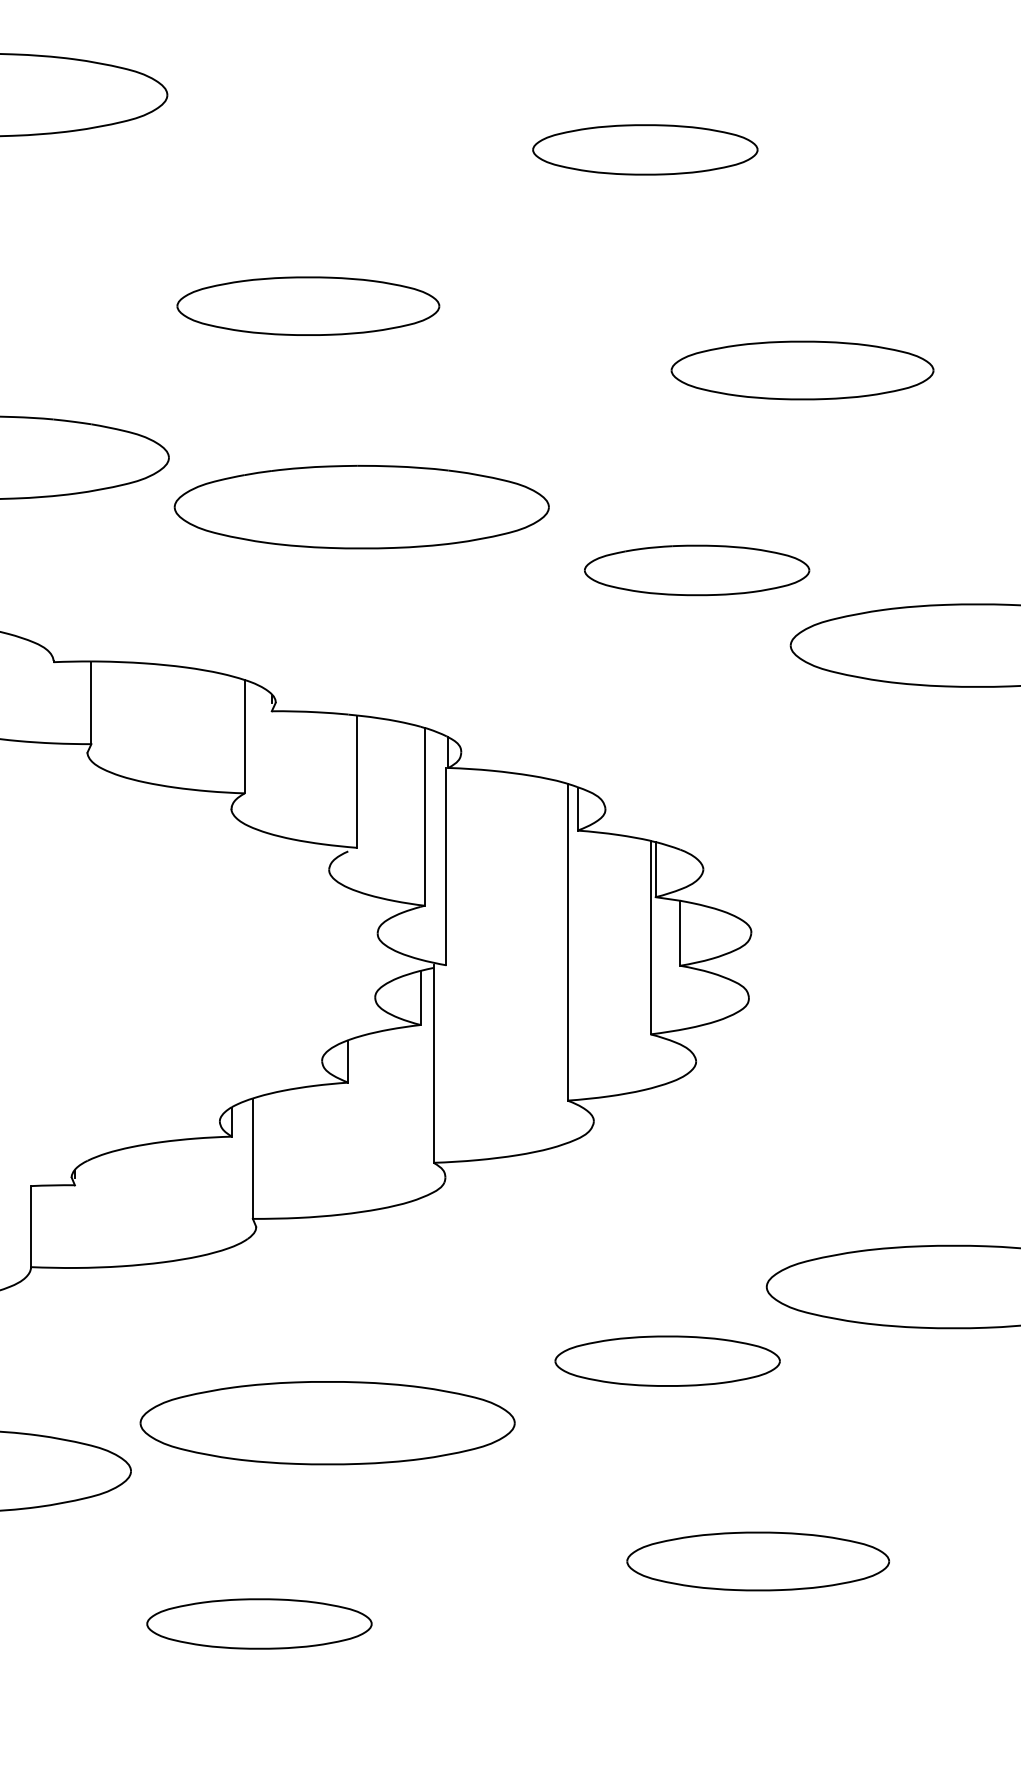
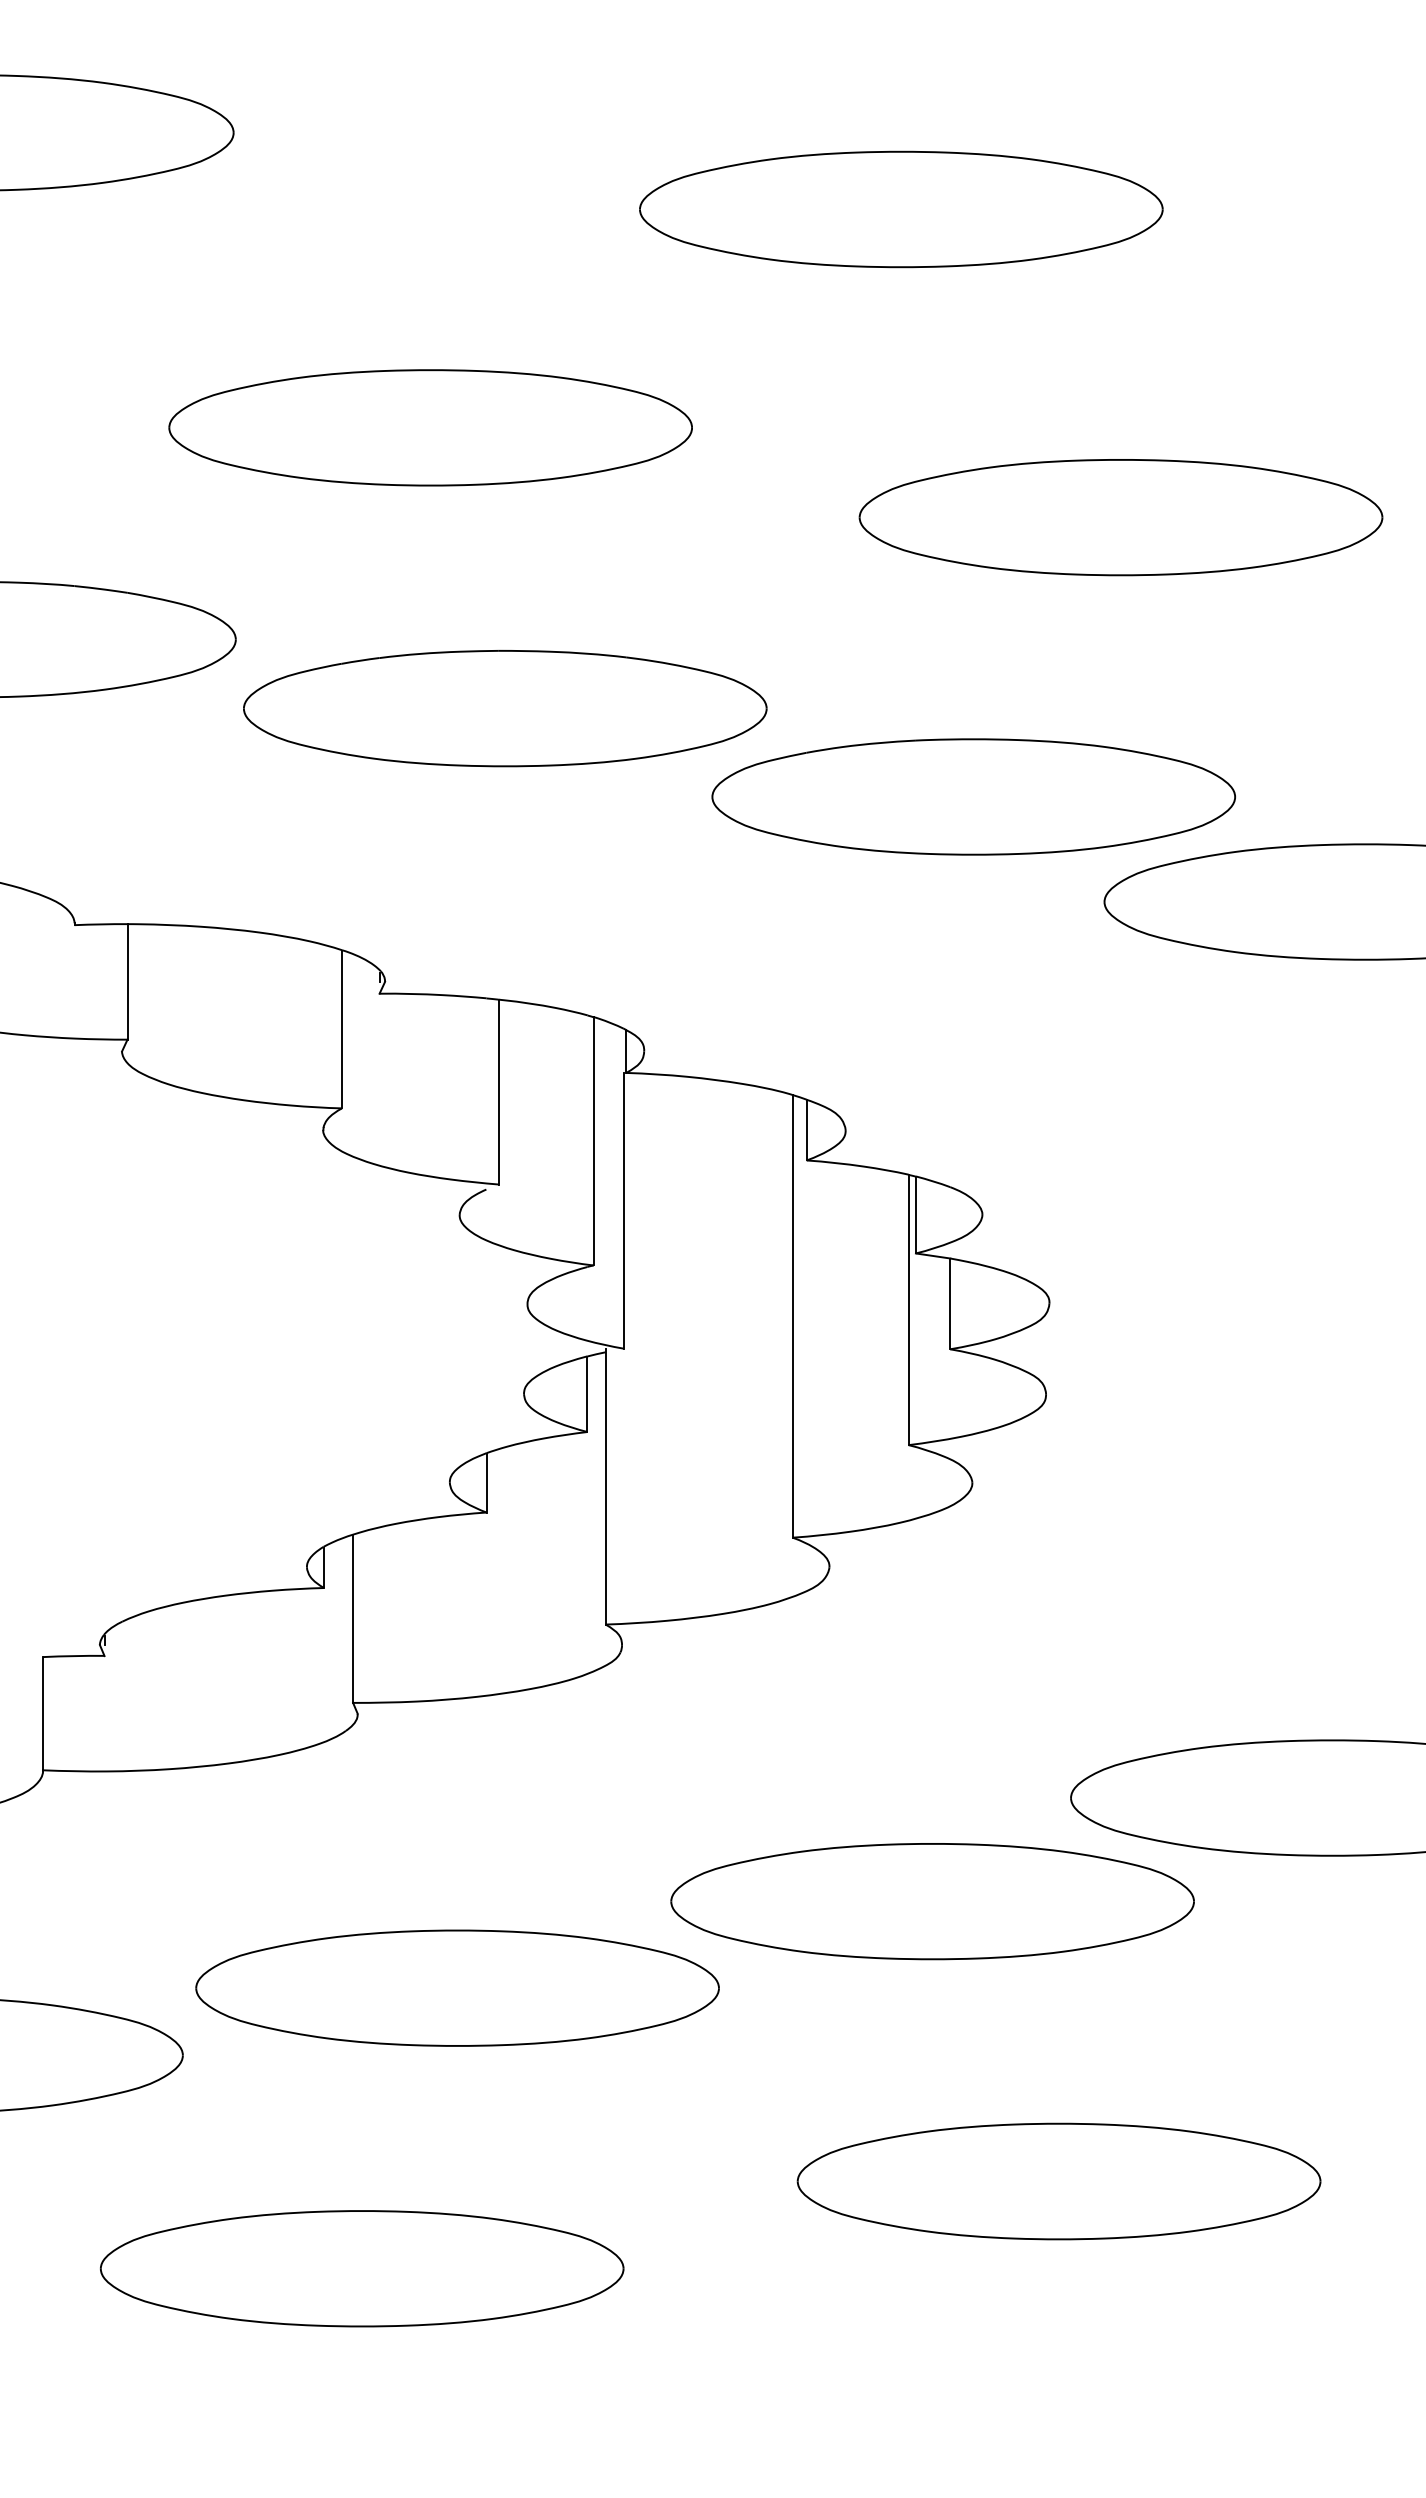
part: (645, 149) -> (901, 209), size x1.67
part: (308, 305) -> (430, 427), size x1.43
part: (802, 370) -> (1120, 517), size x1.43
part: (696, 570) -> (973, 796), size x1.67
part: (667, 1361) -> (932, 1901), size x1.67
part: (757, 1561) -> (1058, 2181), size x1.43
part: (259, 1623) -> (362, 2268), size x1.67

